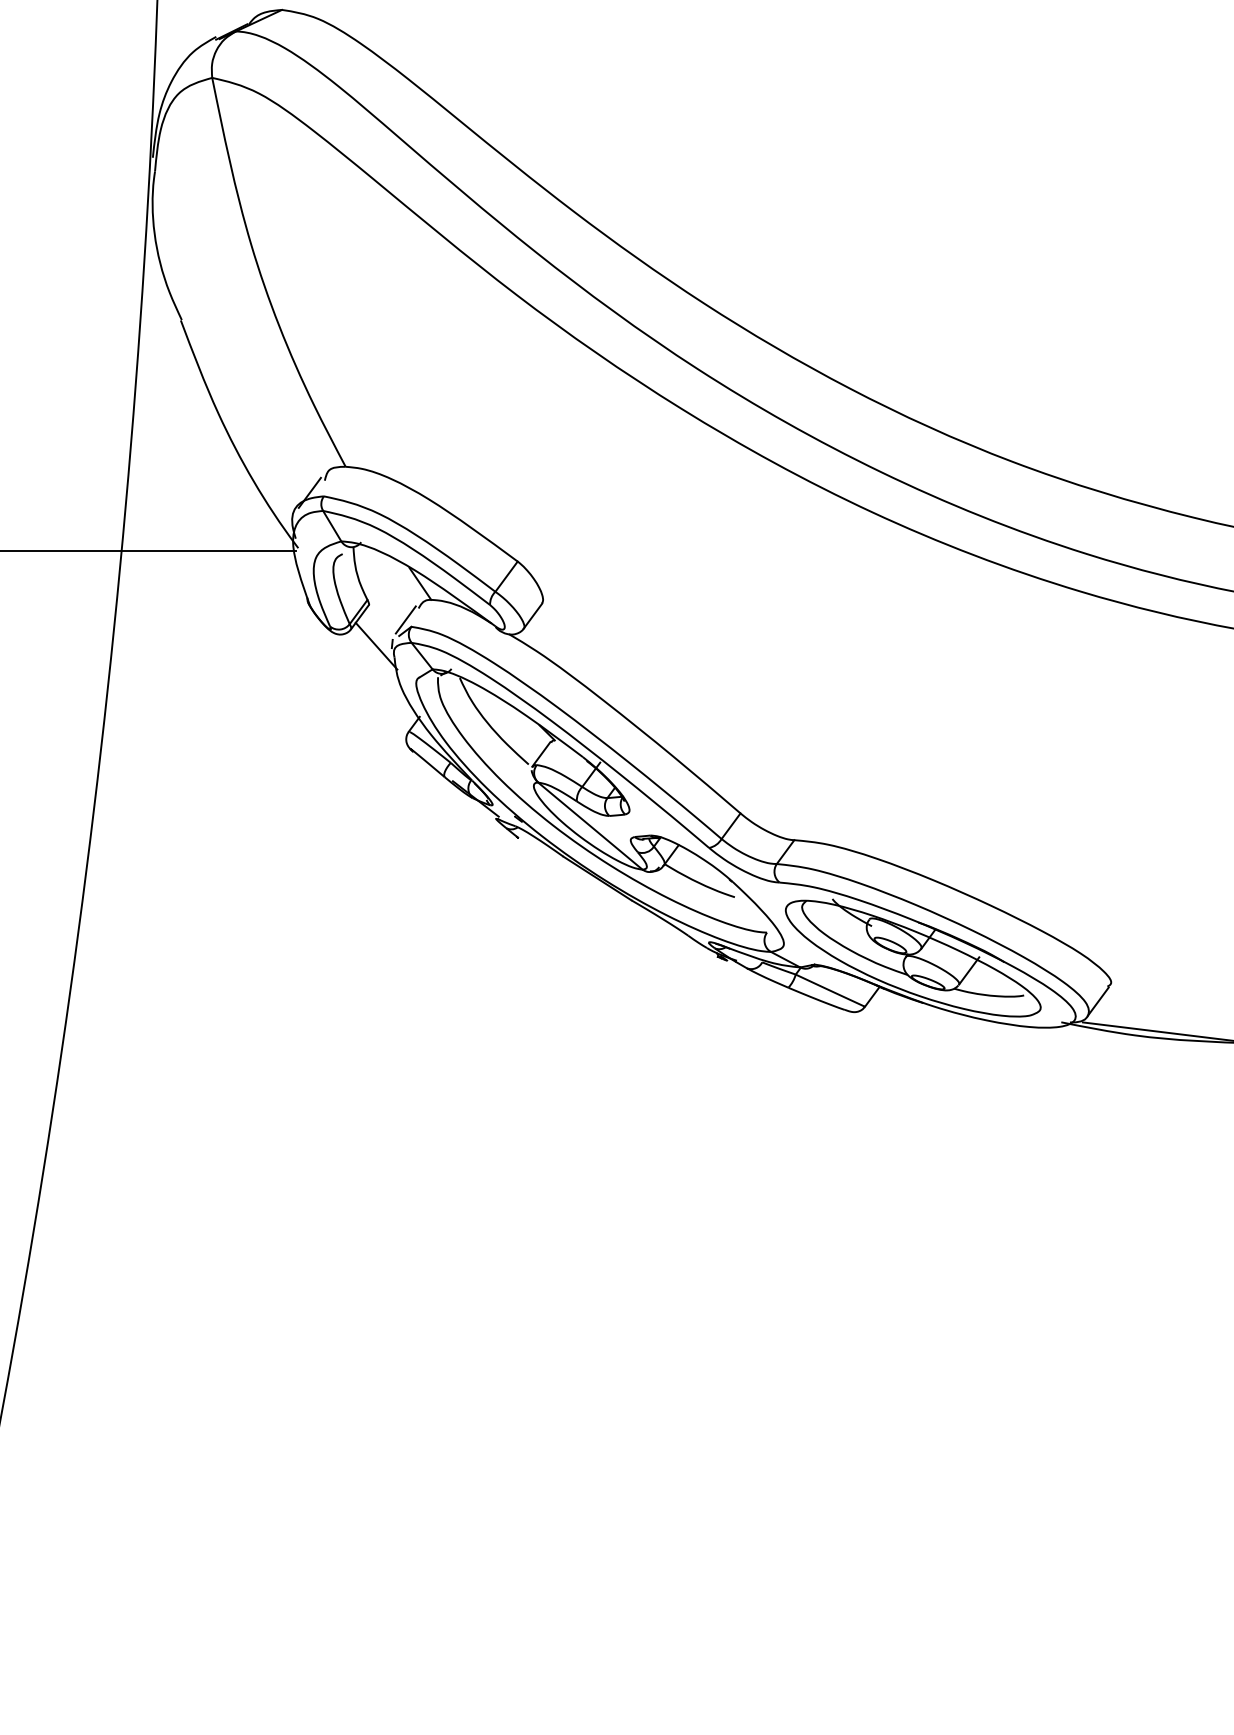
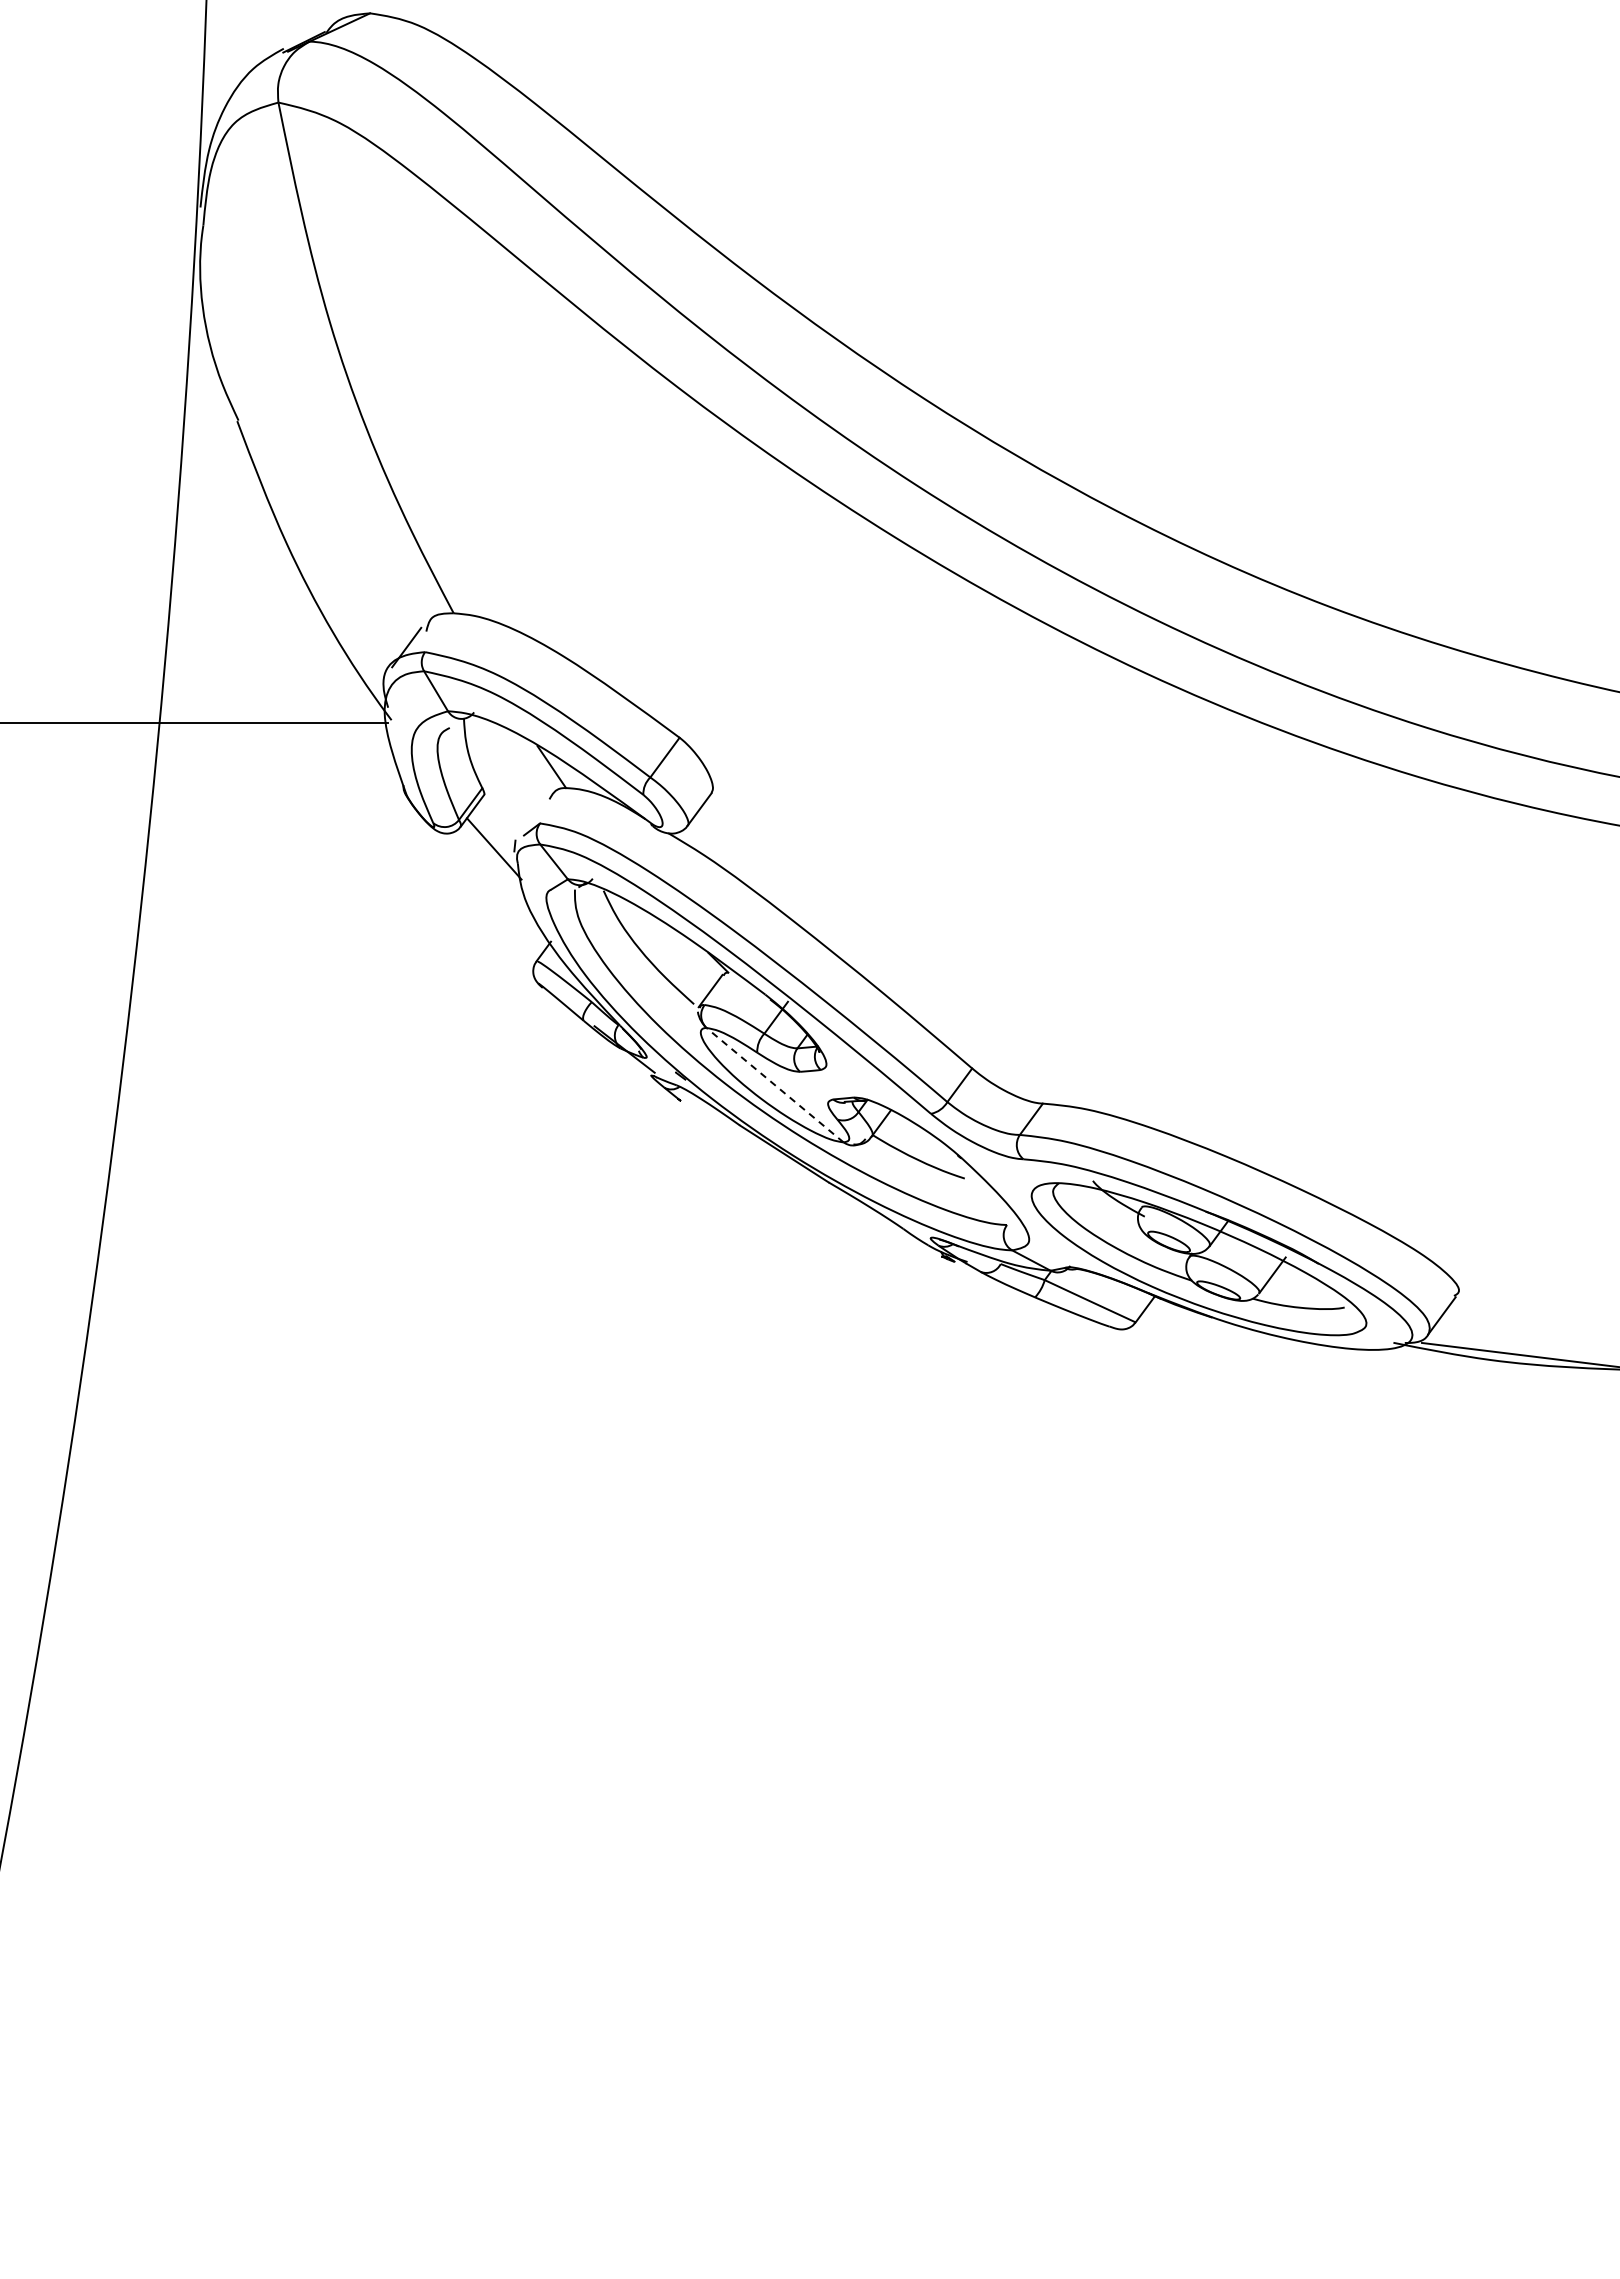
line: (405, 620) -> (532, 814), removed
line: (589, 825) -> (774, 1084), solid -> dashed

